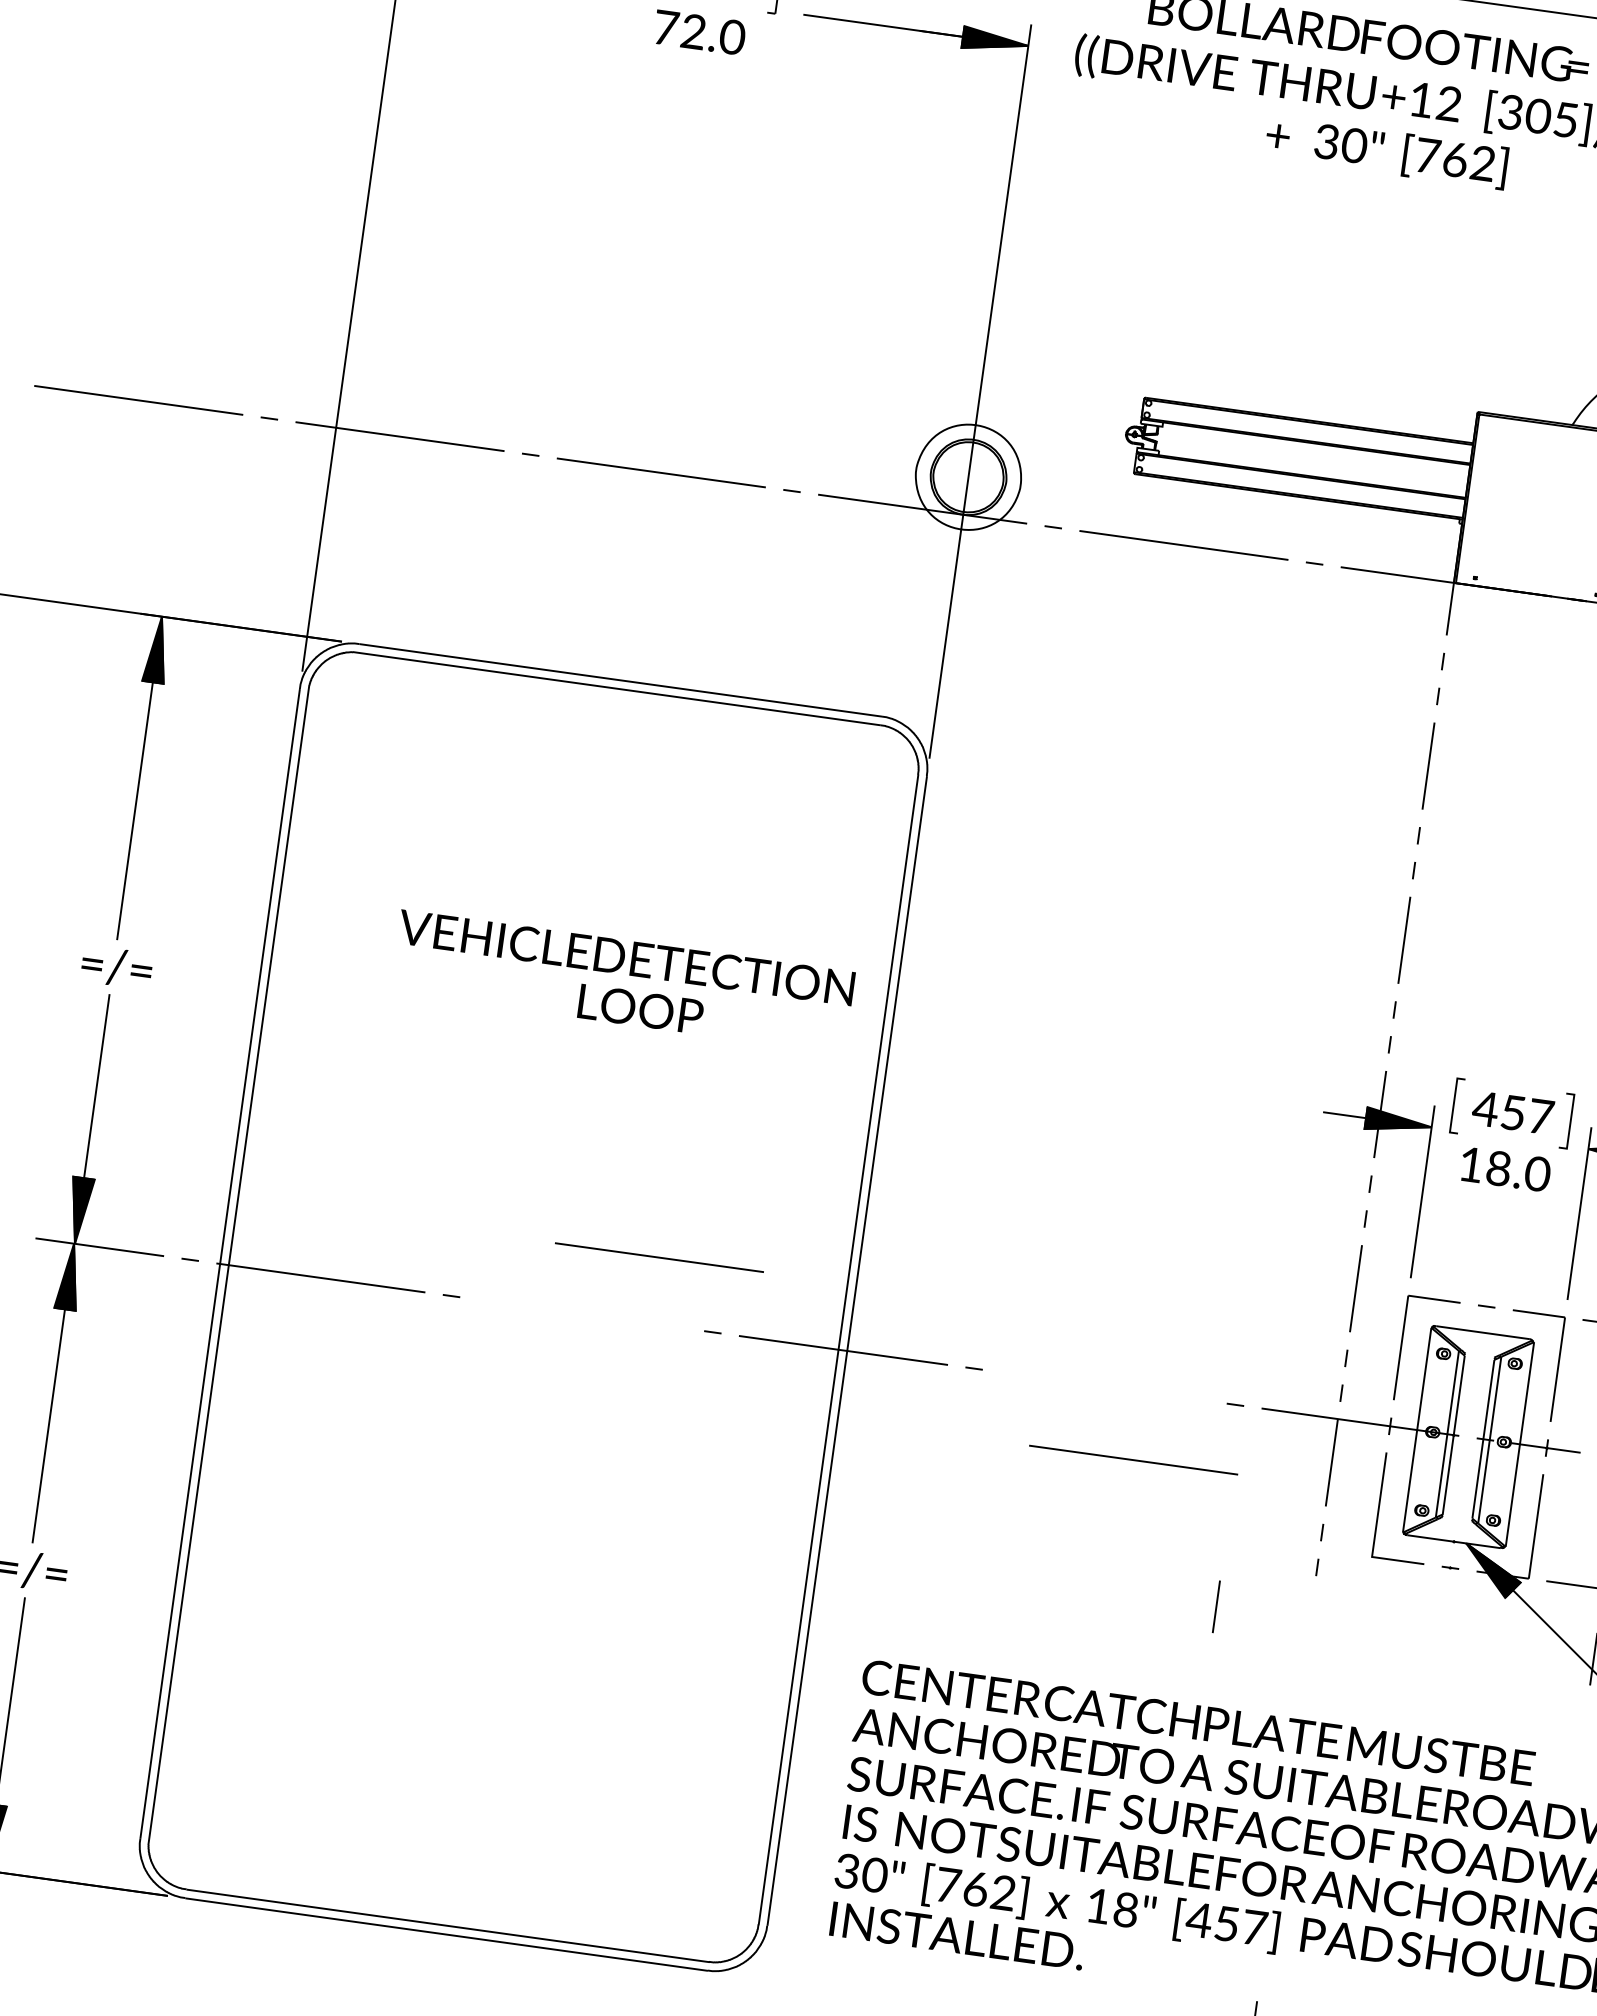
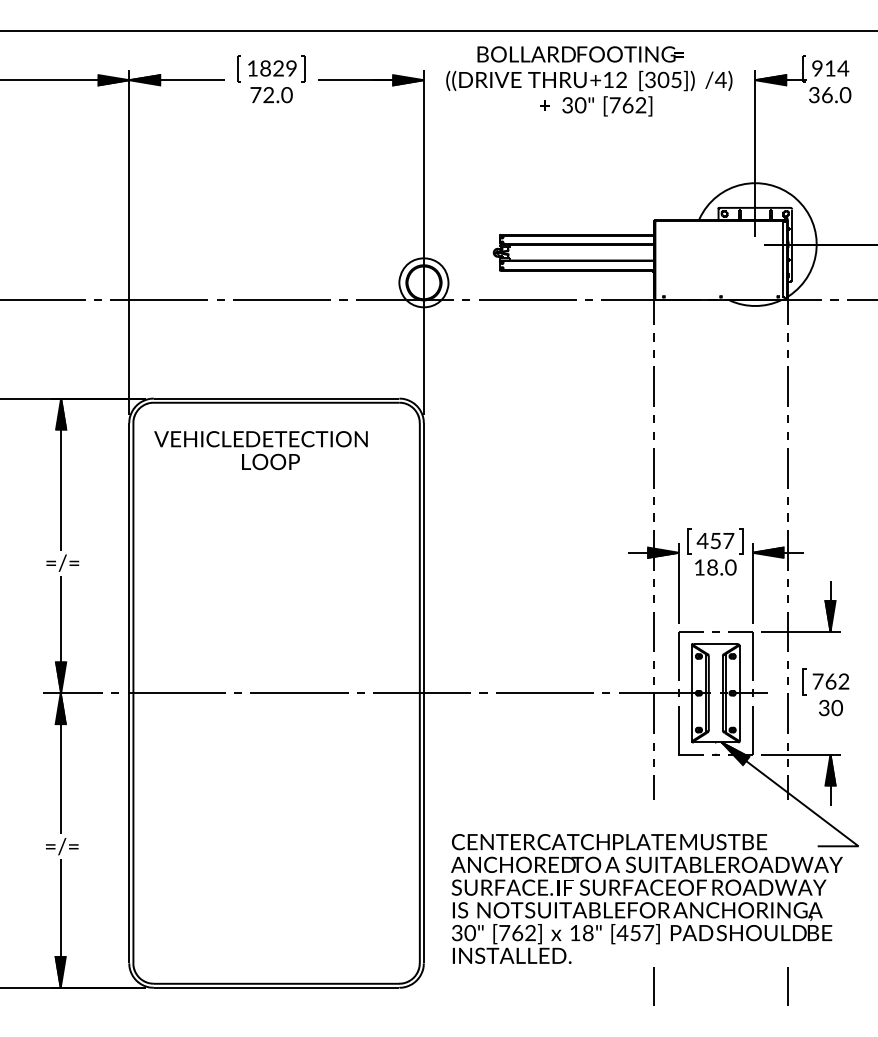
text: (621, 981) -> (260, 450), moved
line: (659, 1256) -> (299, 692), moved
line: (1132, 1458) -> (544, 692), moved
line: (1214, 1606) -> (653, 787), moved

